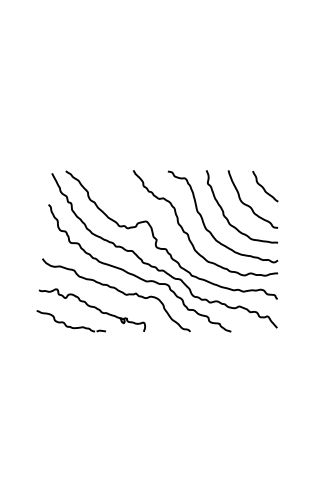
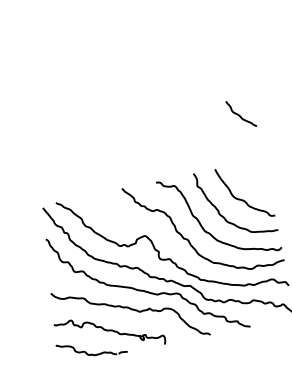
curve: (264, 187) -> (240, 115), moved

